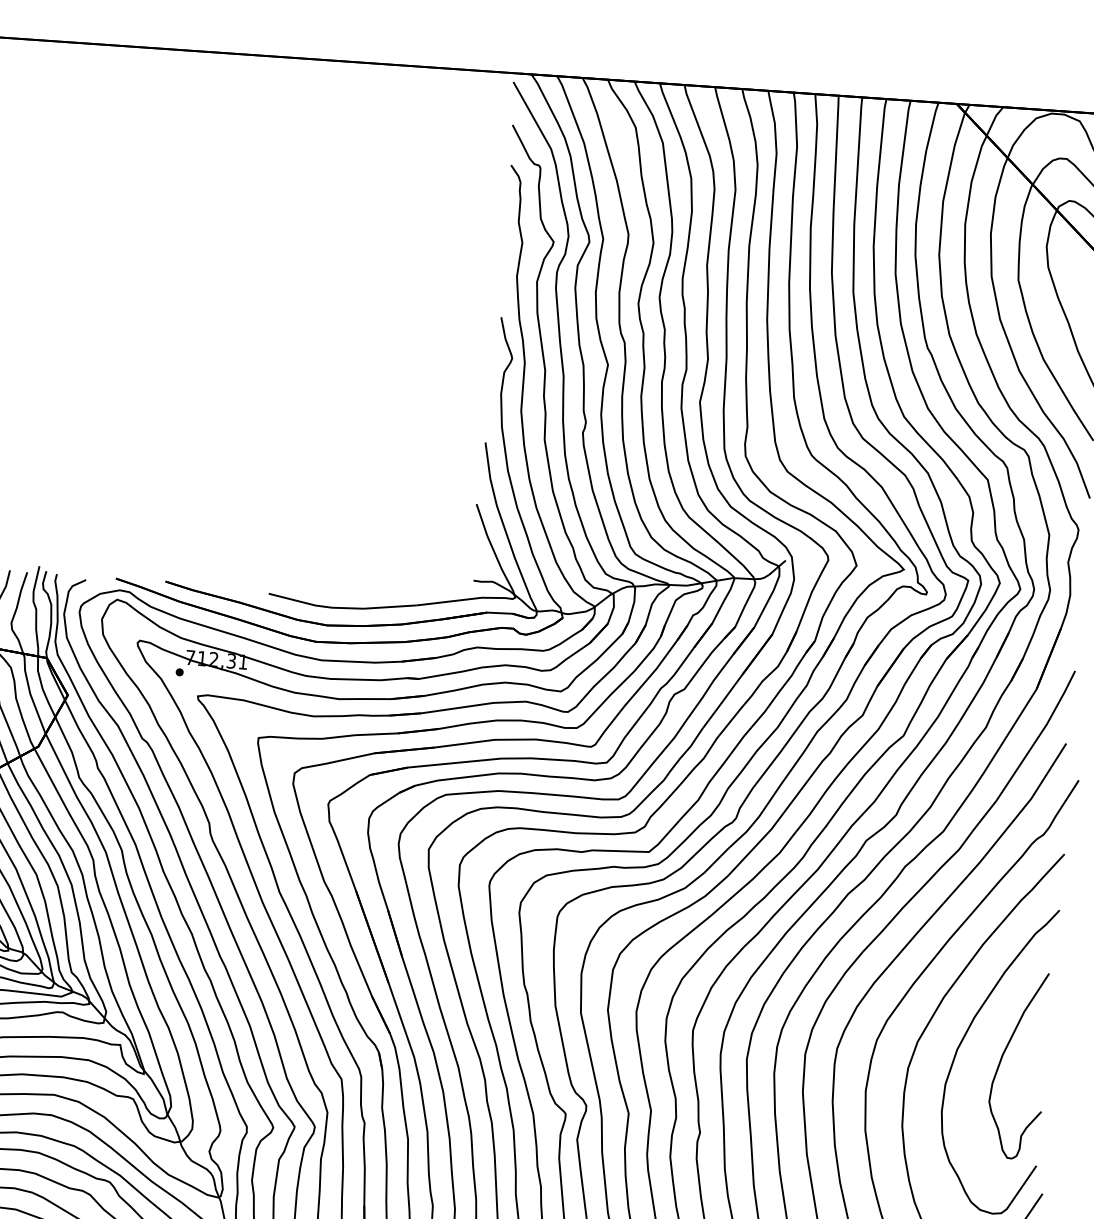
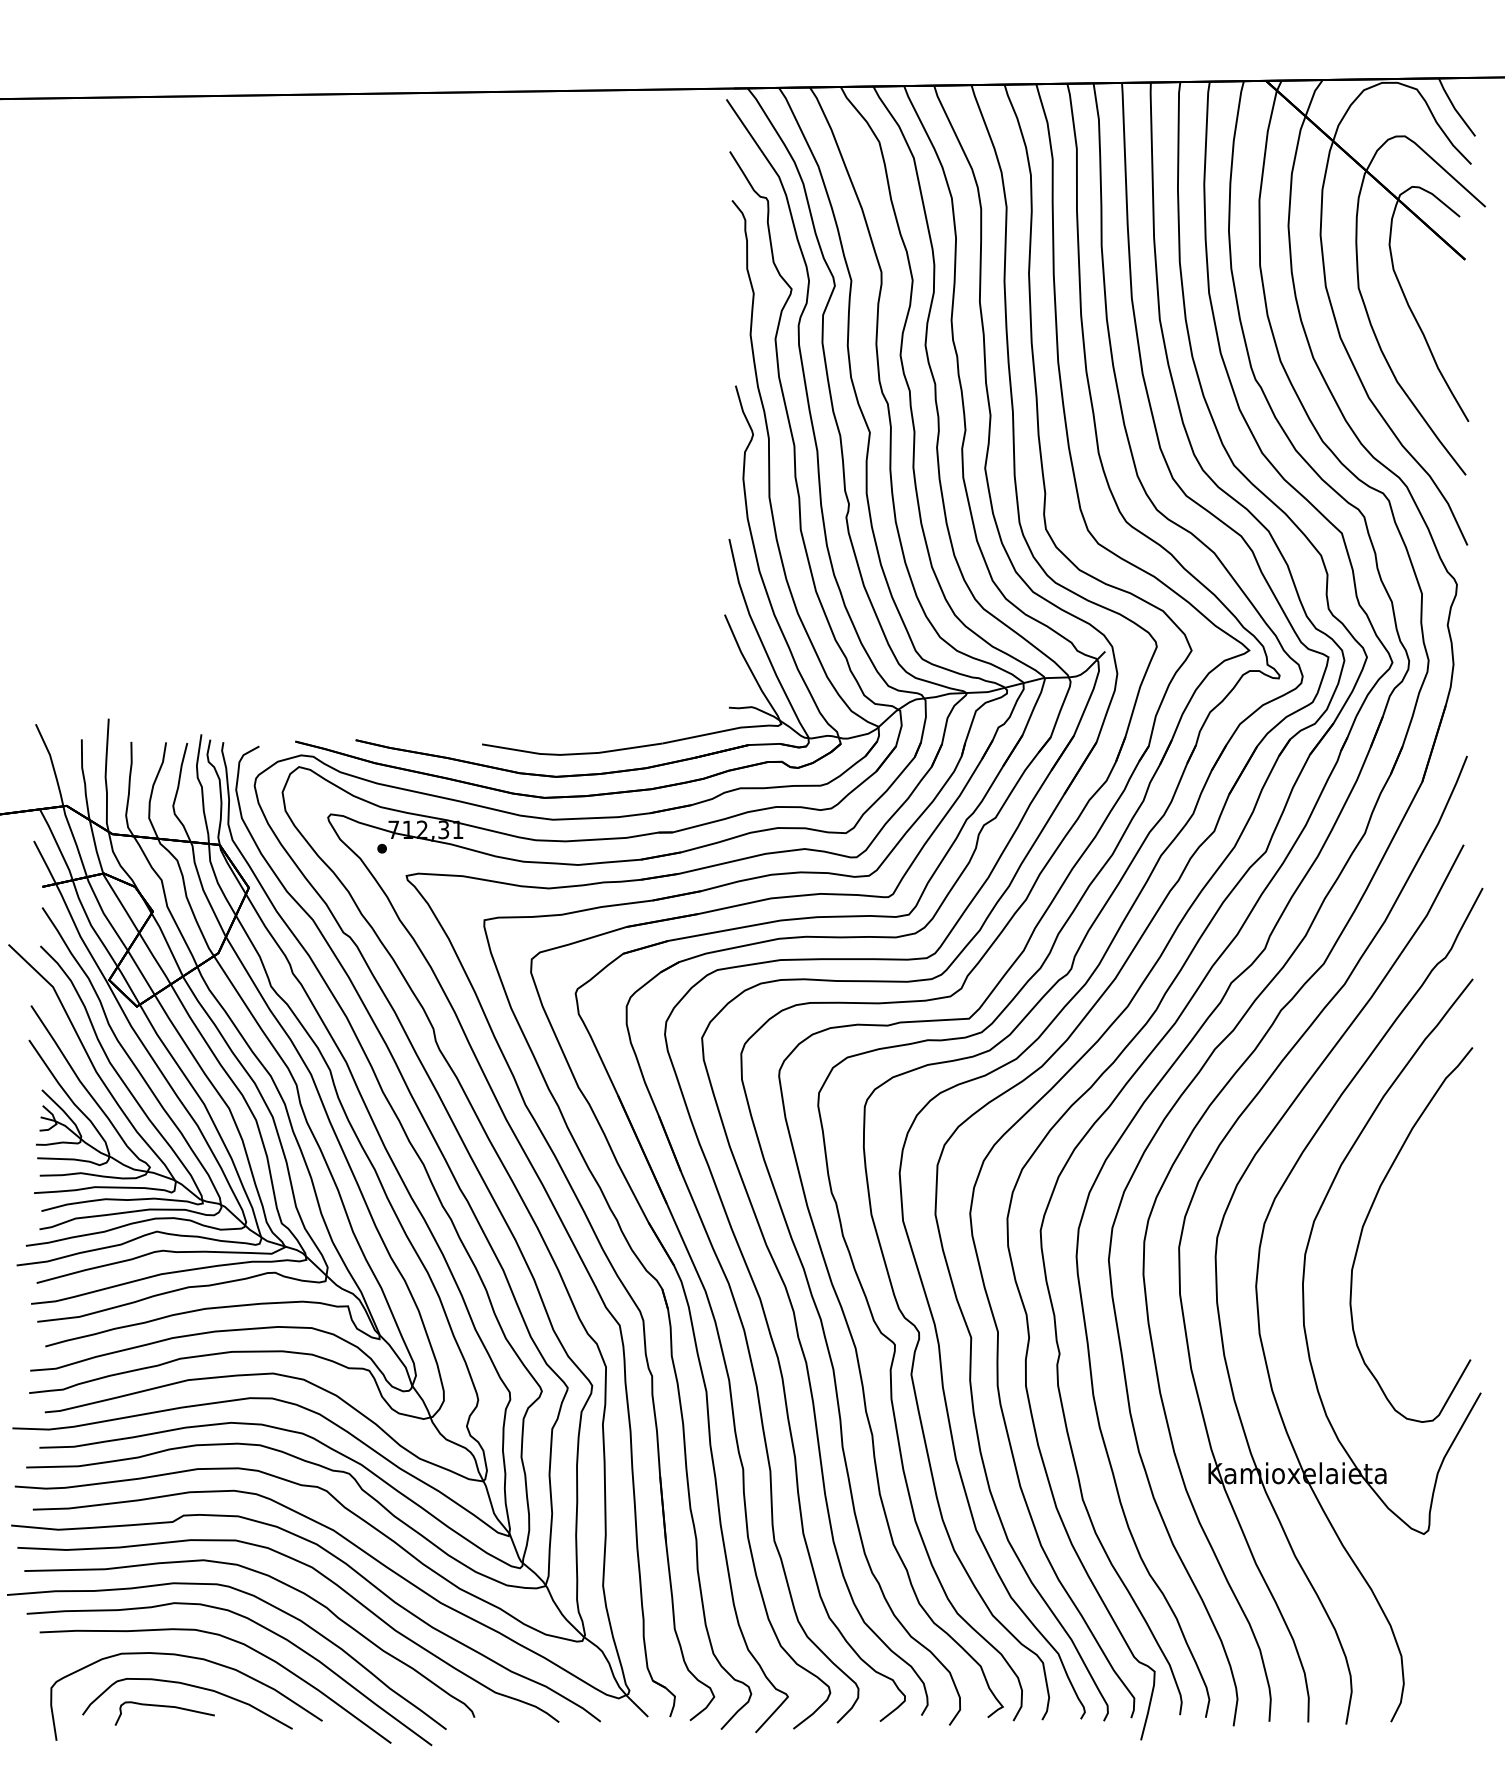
part: (1002, 1058) -> (1418, 1233), removed

